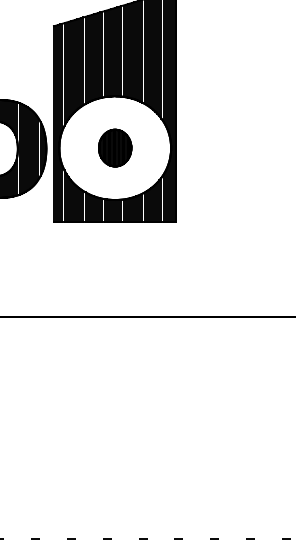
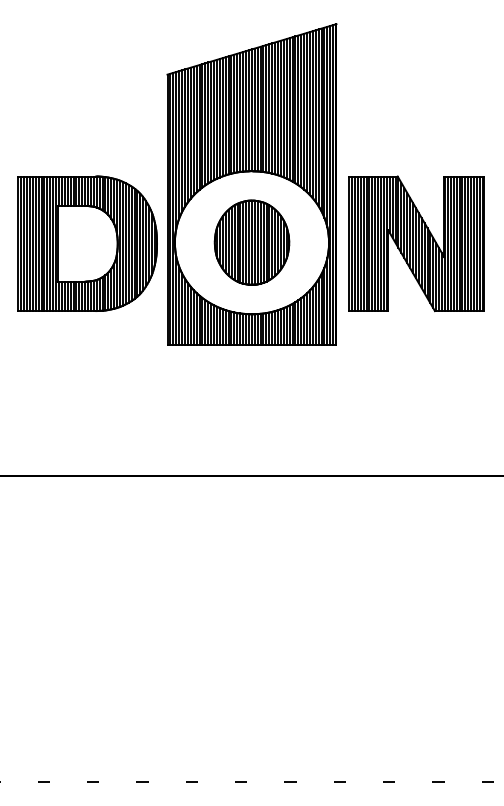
part: (114, 148) -> (251, 242), size x1.67
part: (234, 148) -> (416, 243), added

